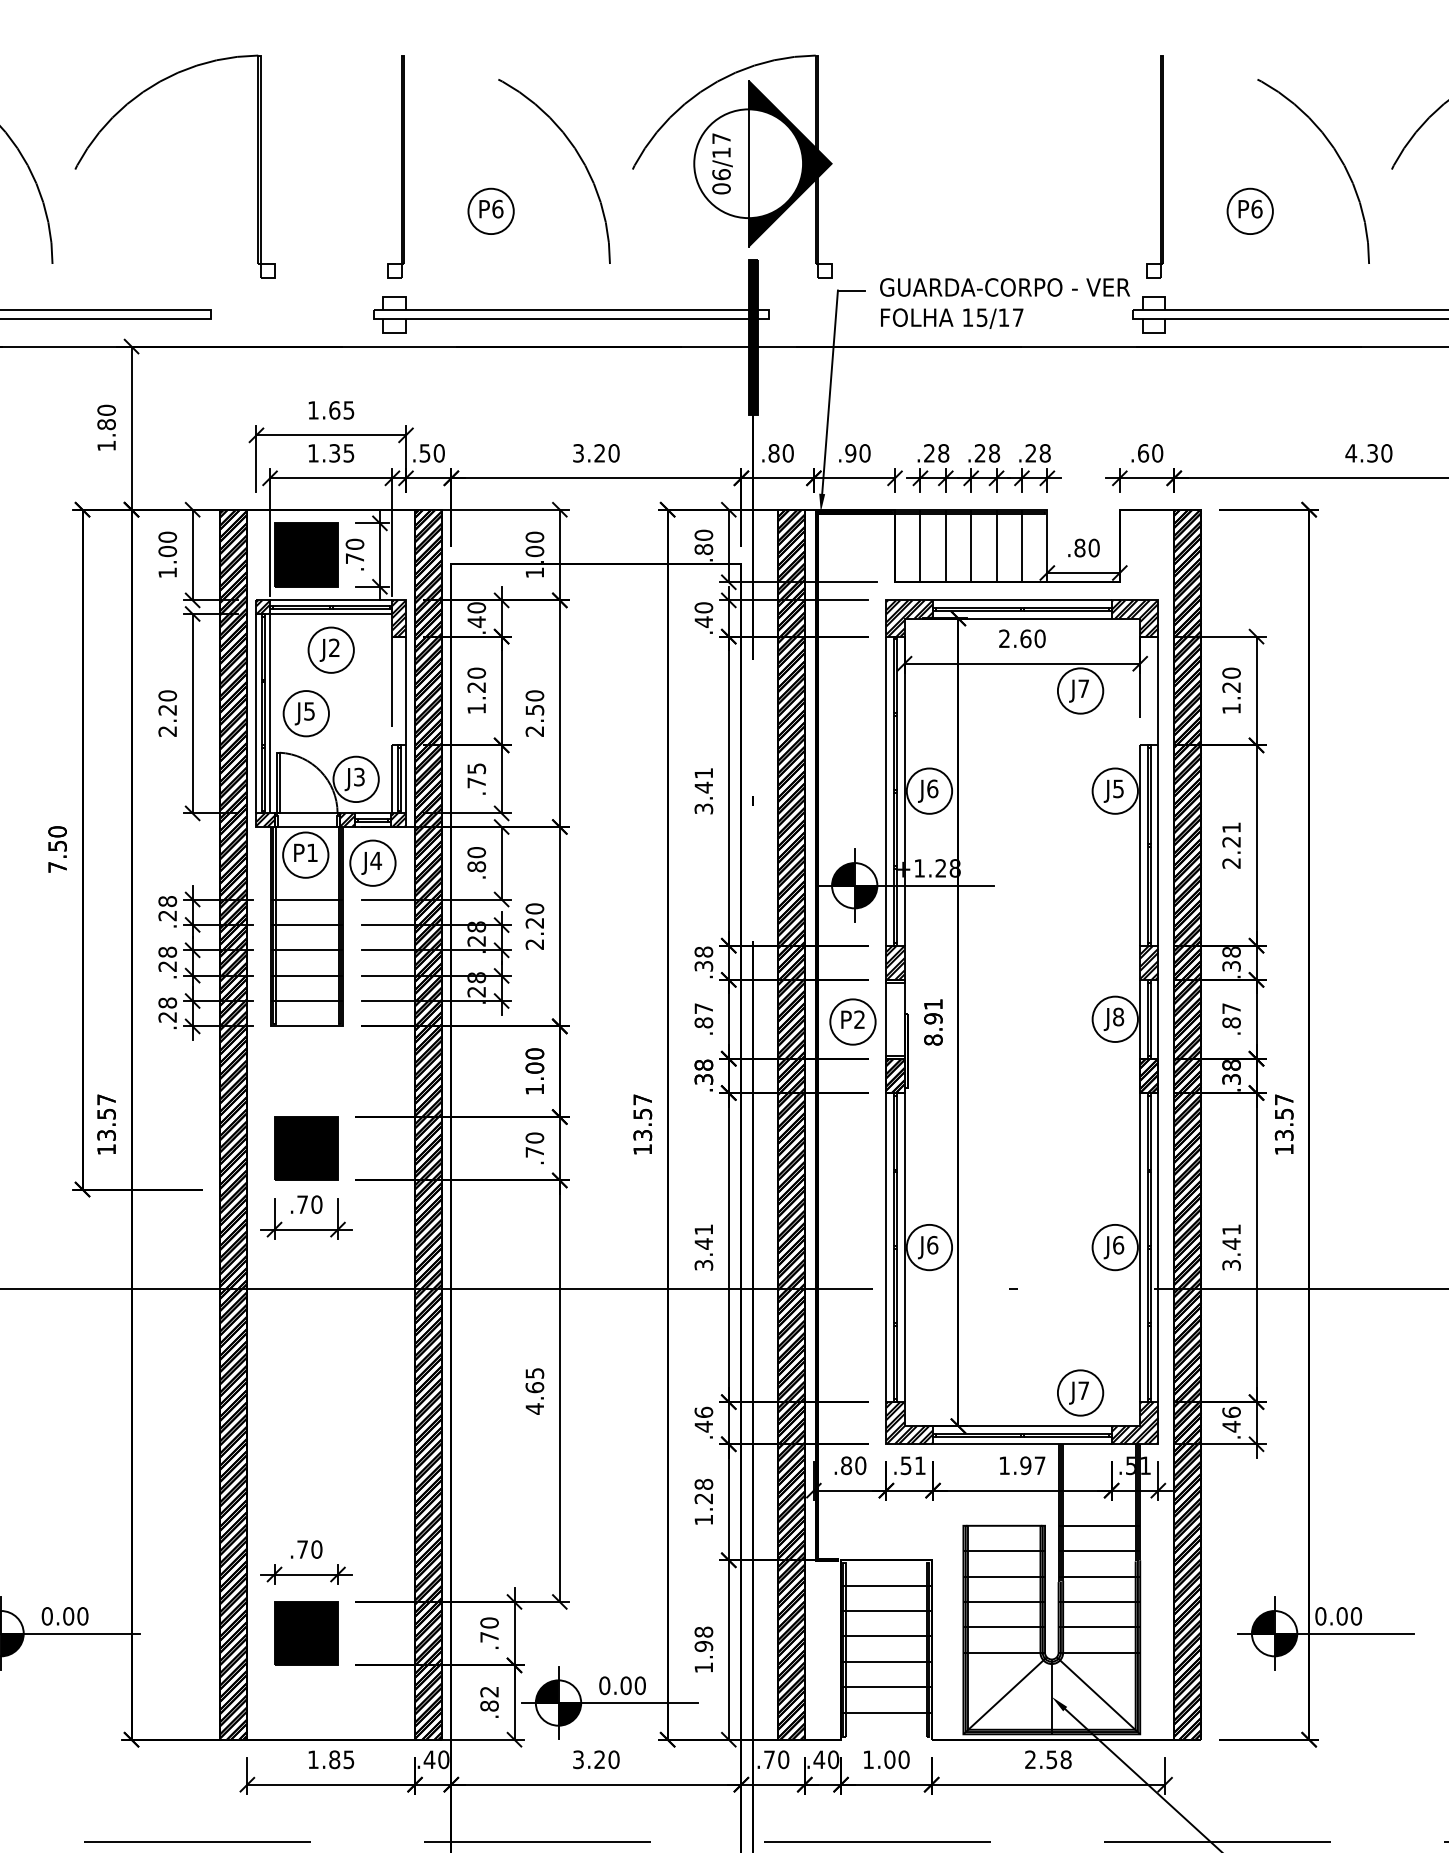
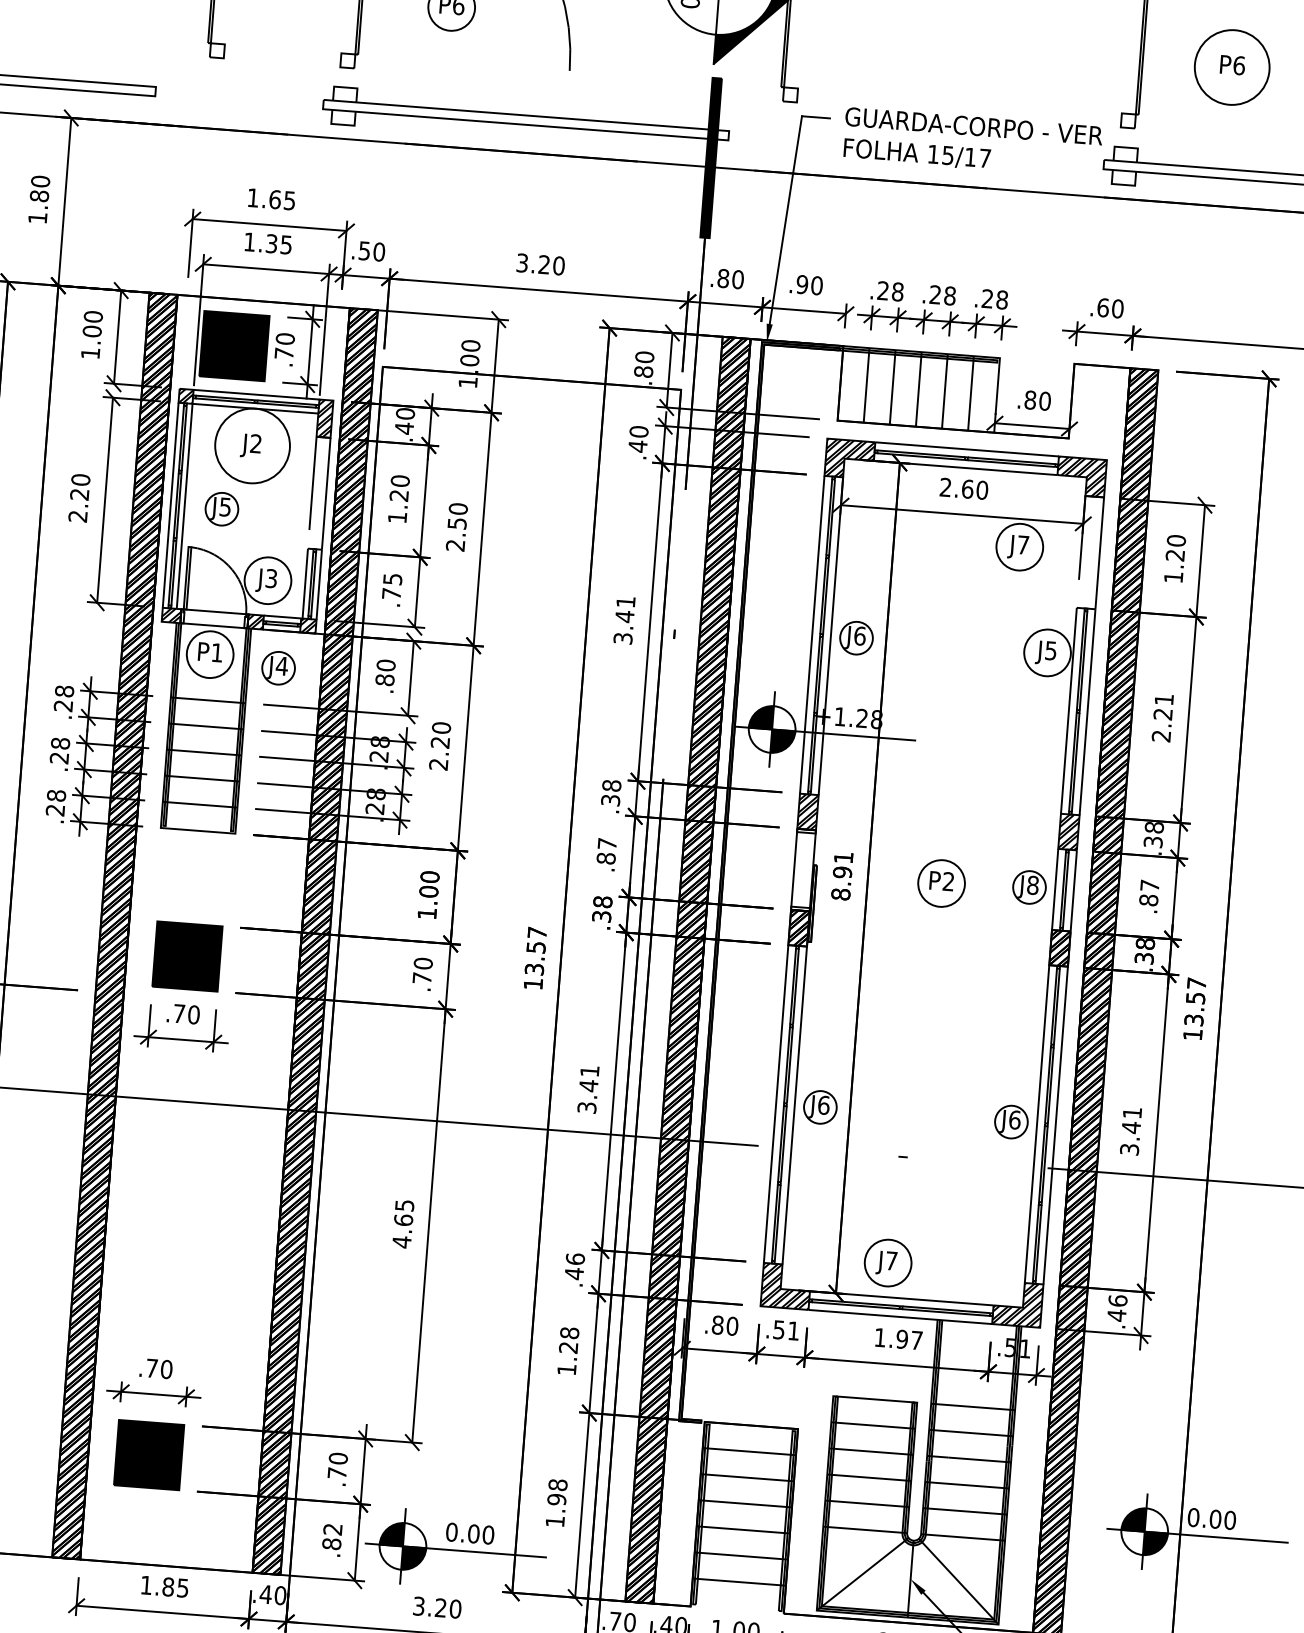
circle: (1249, 211) -> (1231, 67), size x1.6
circle: (330, 649) -> (251, 445), size x1.6
circle: (305, 713) -> (221, 508), size x0.7
circle: (929, 790) -> (856, 637), size x0.7
circle: (372, 862) -> (278, 667), size x0.7
circle: (1114, 1018) -> (1028, 886), size x0.7
part: (852, 1021) -> (941, 882), moved
circle: (929, 1247) -> (820, 1107), size x0.7
circle: (1114, 1247) -> (1010, 1122), size x0.7
part: (1080, 1392) -> (888, 1262), moved

